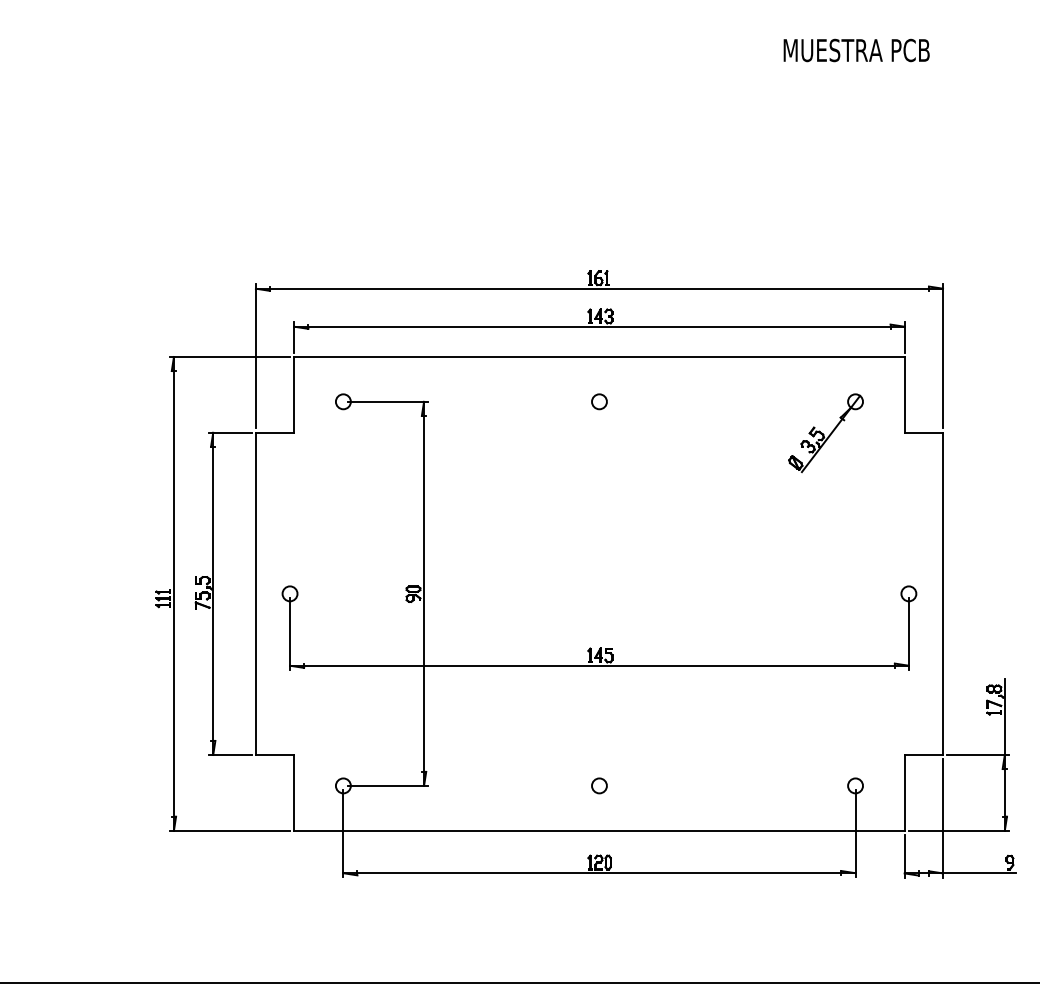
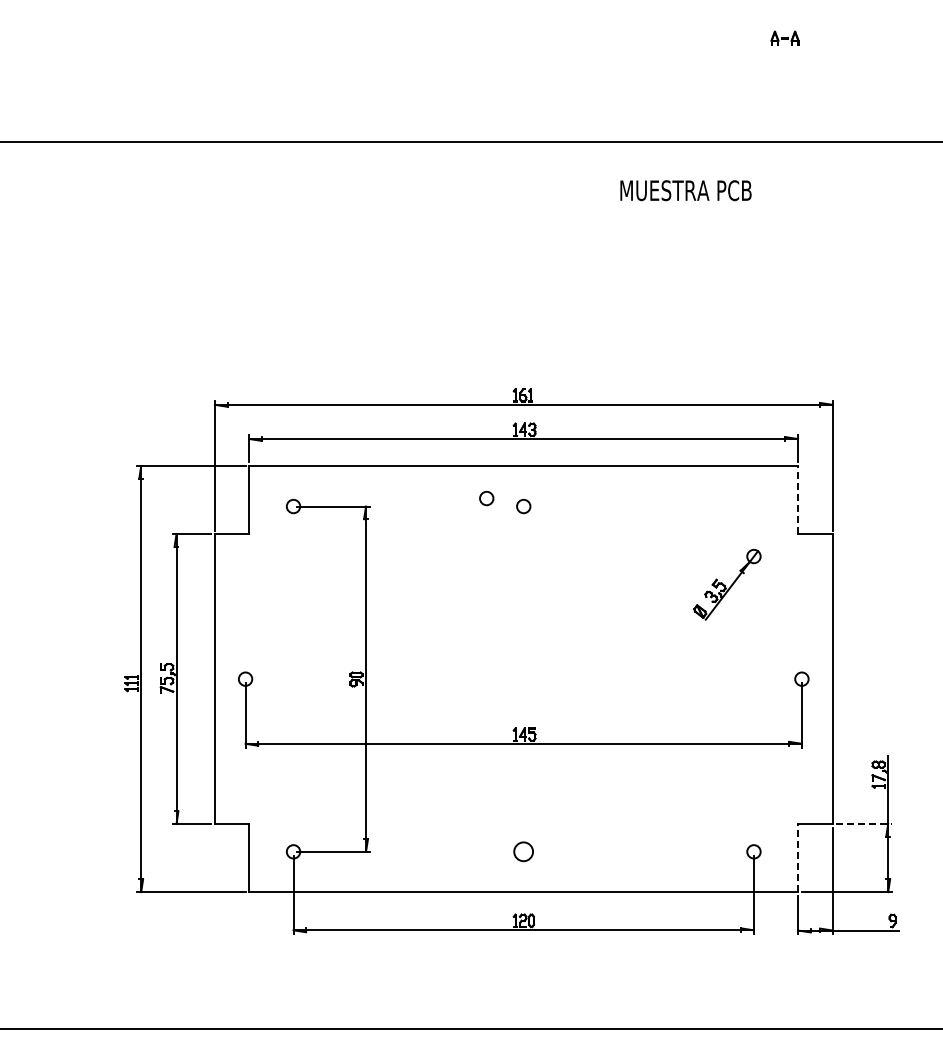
text: (856, 50) -> (685, 190), moved
circle: (558, 392) -> (486, 498), added
line: (905, 393) -> (798, 499), solid -> dashed
part: (826, 432) -> (727, 584), moved
line: (978, 755) -> (864, 824), solid -> dashed
circle: (599, 785) -> (523, 851), size x1.4
line: (905, 792) -> (798, 857), solid -> dashed

